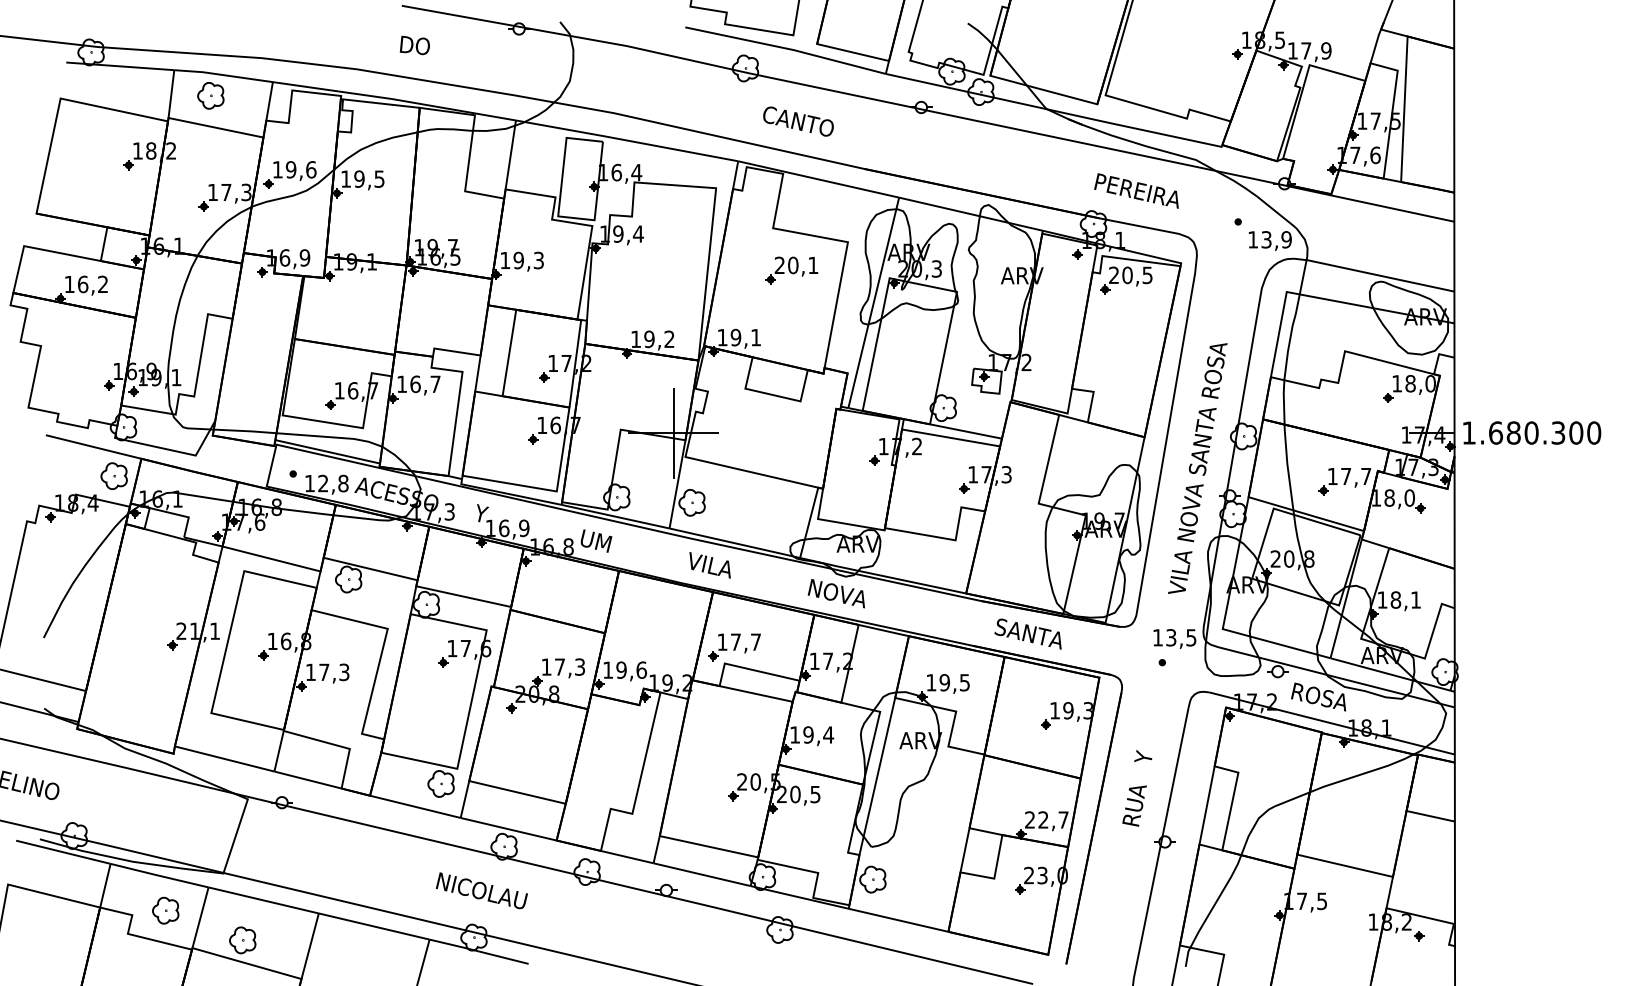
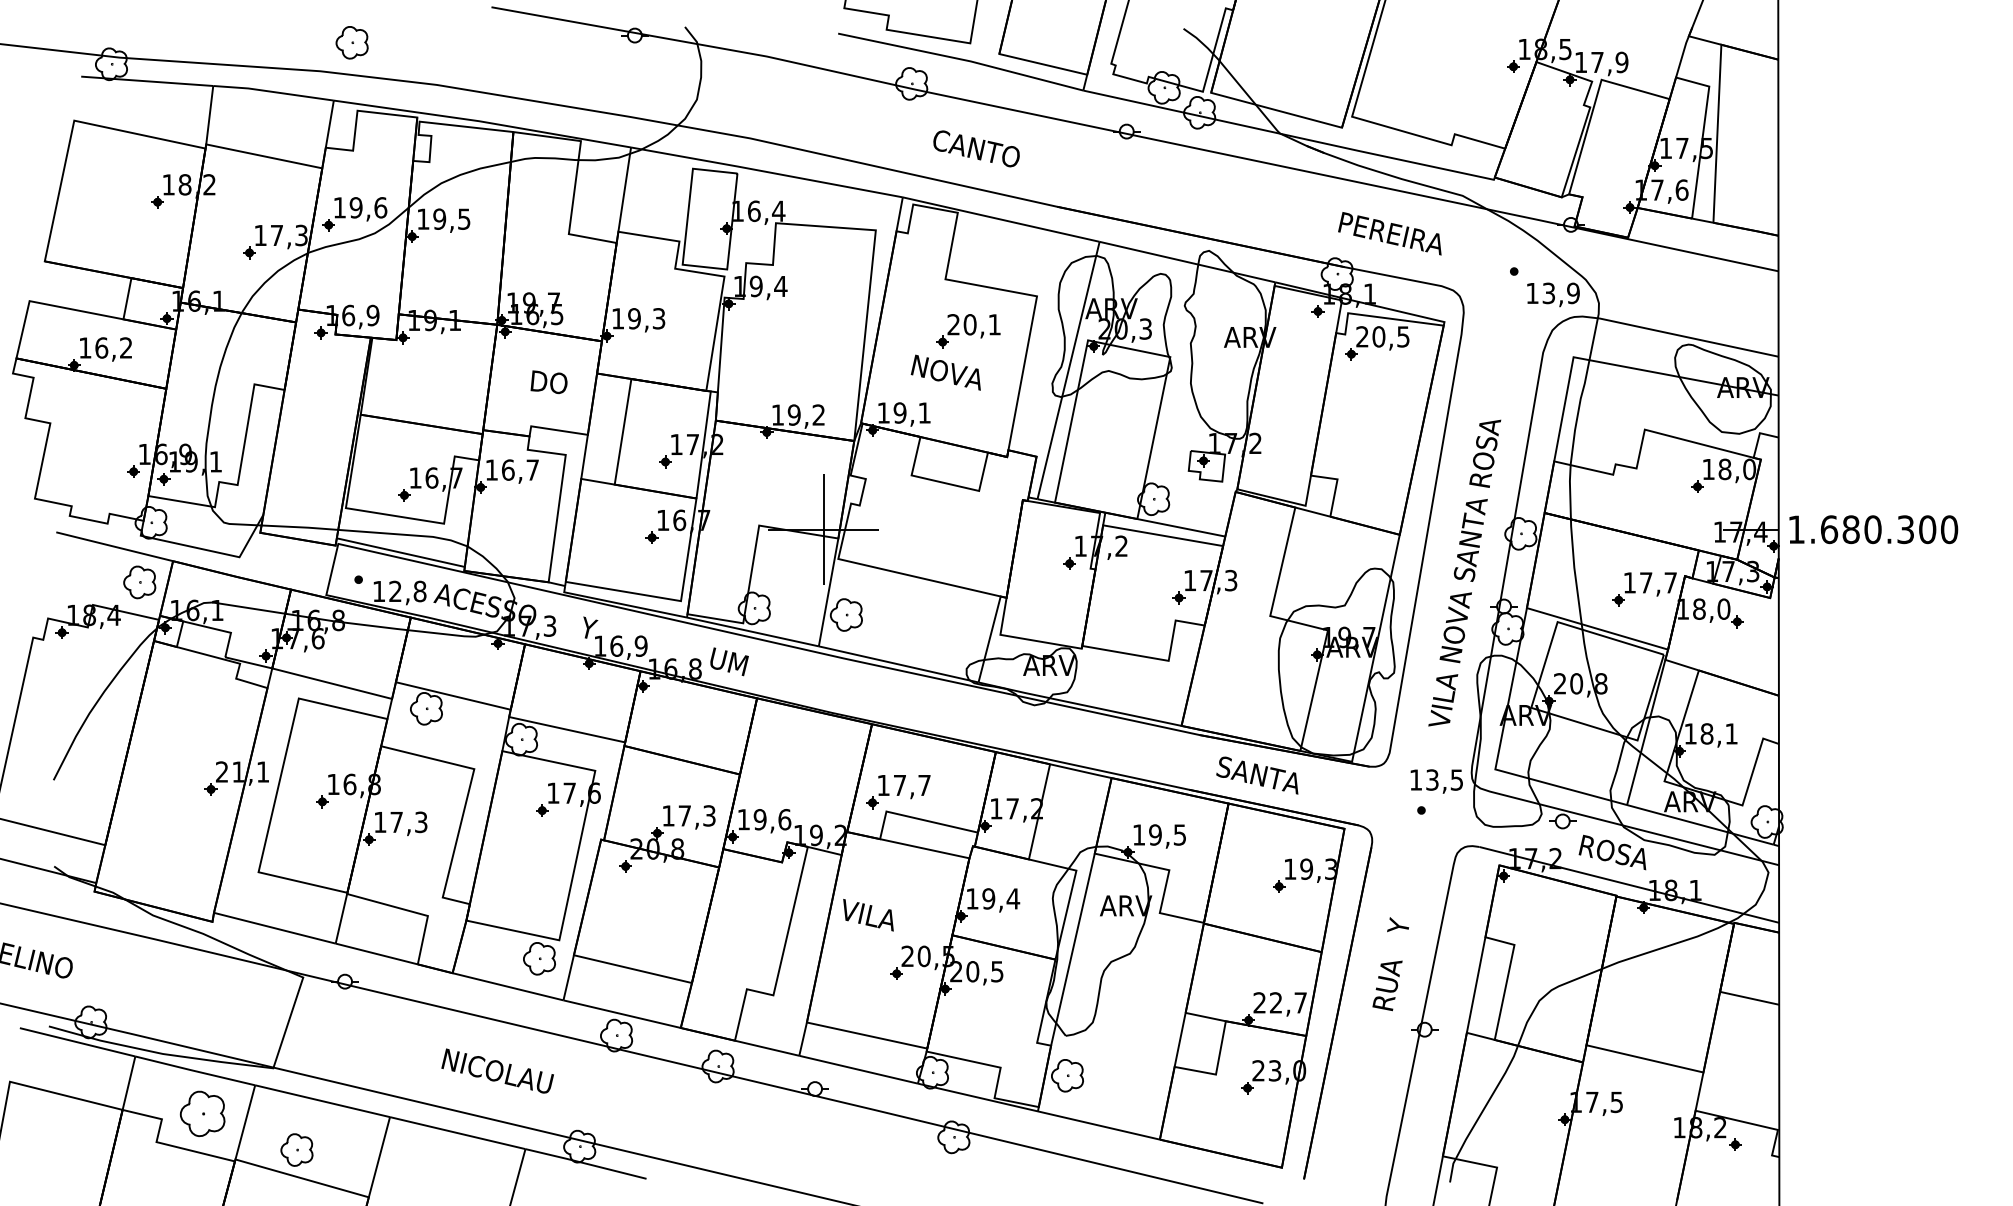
text: (414, 45) -> (548, 382), moved
part: (210, 95) -> (351, 42), moved
text: (709, 565) -> (867, 915), moved
text: (835, 593) -> (944, 372), moved
text: (481, 890) -> (497, 1070), moved
part: (165, 910) -> (202, 1113), size x1.4

